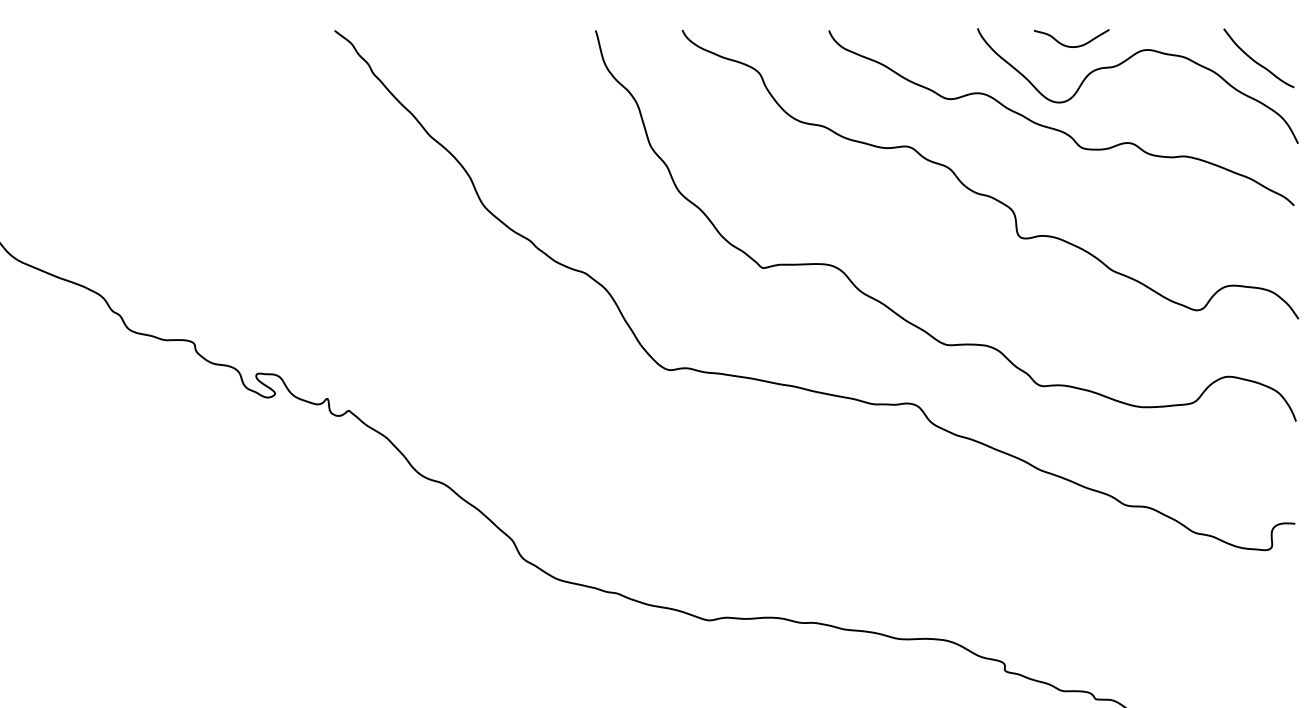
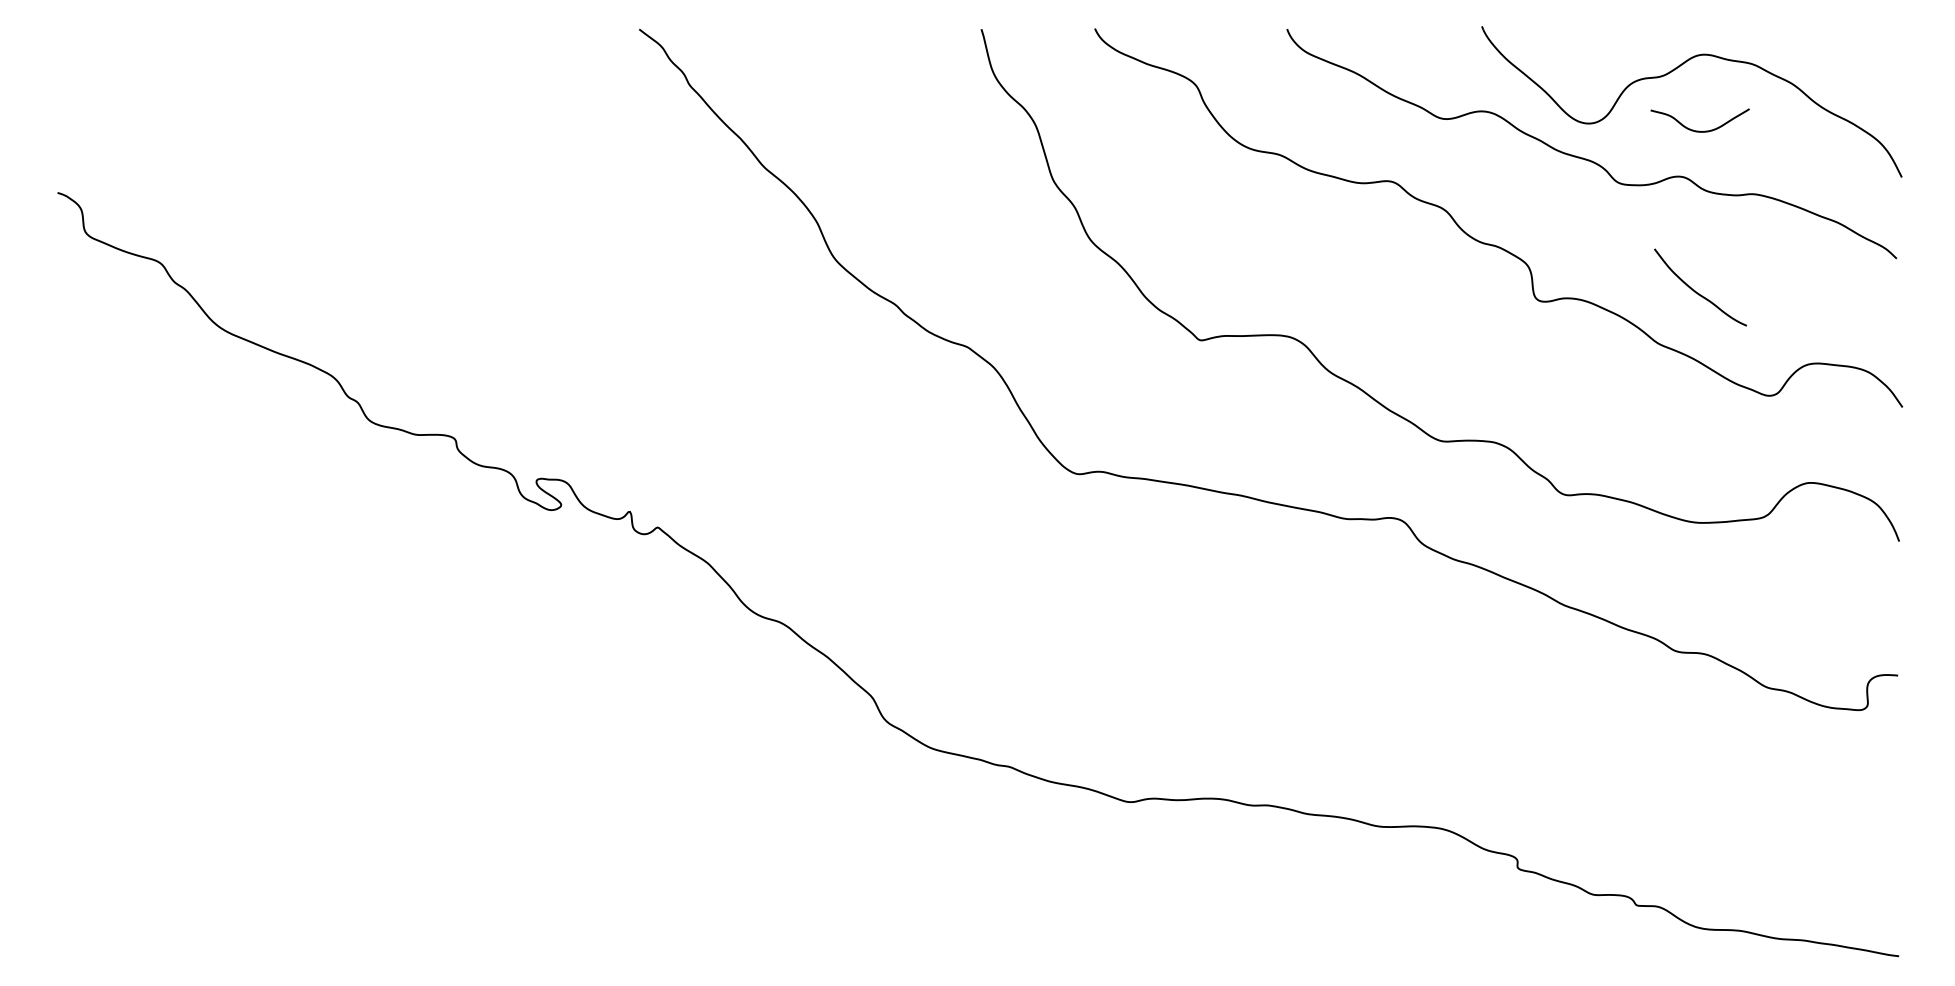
curve: (1071, 46) -> (1699, 130), moved
curve: (1257, 62) -> (1698, 292), moved

